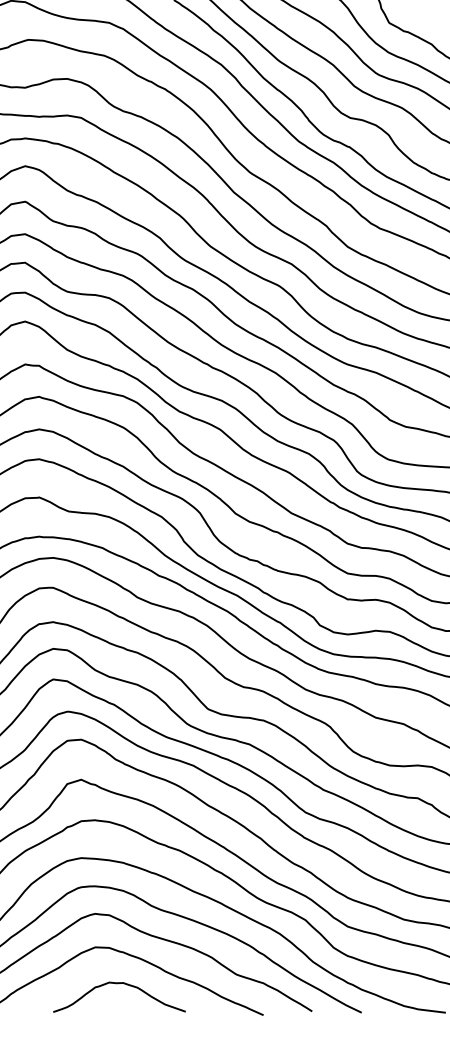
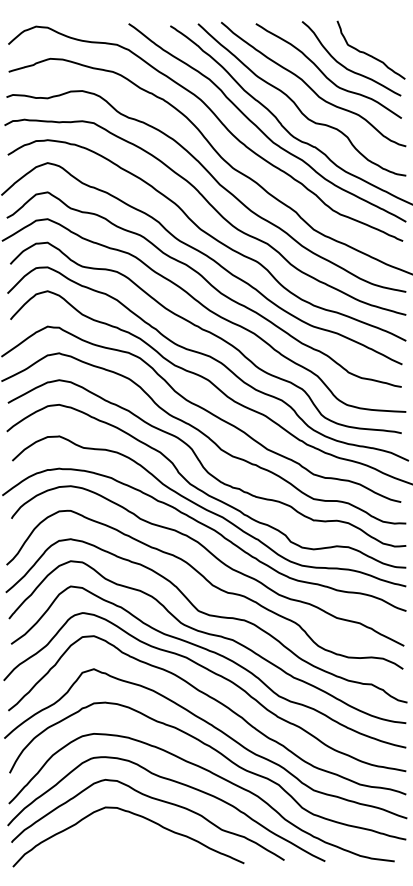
curve: (124, 984) -> (129, 838), removed

